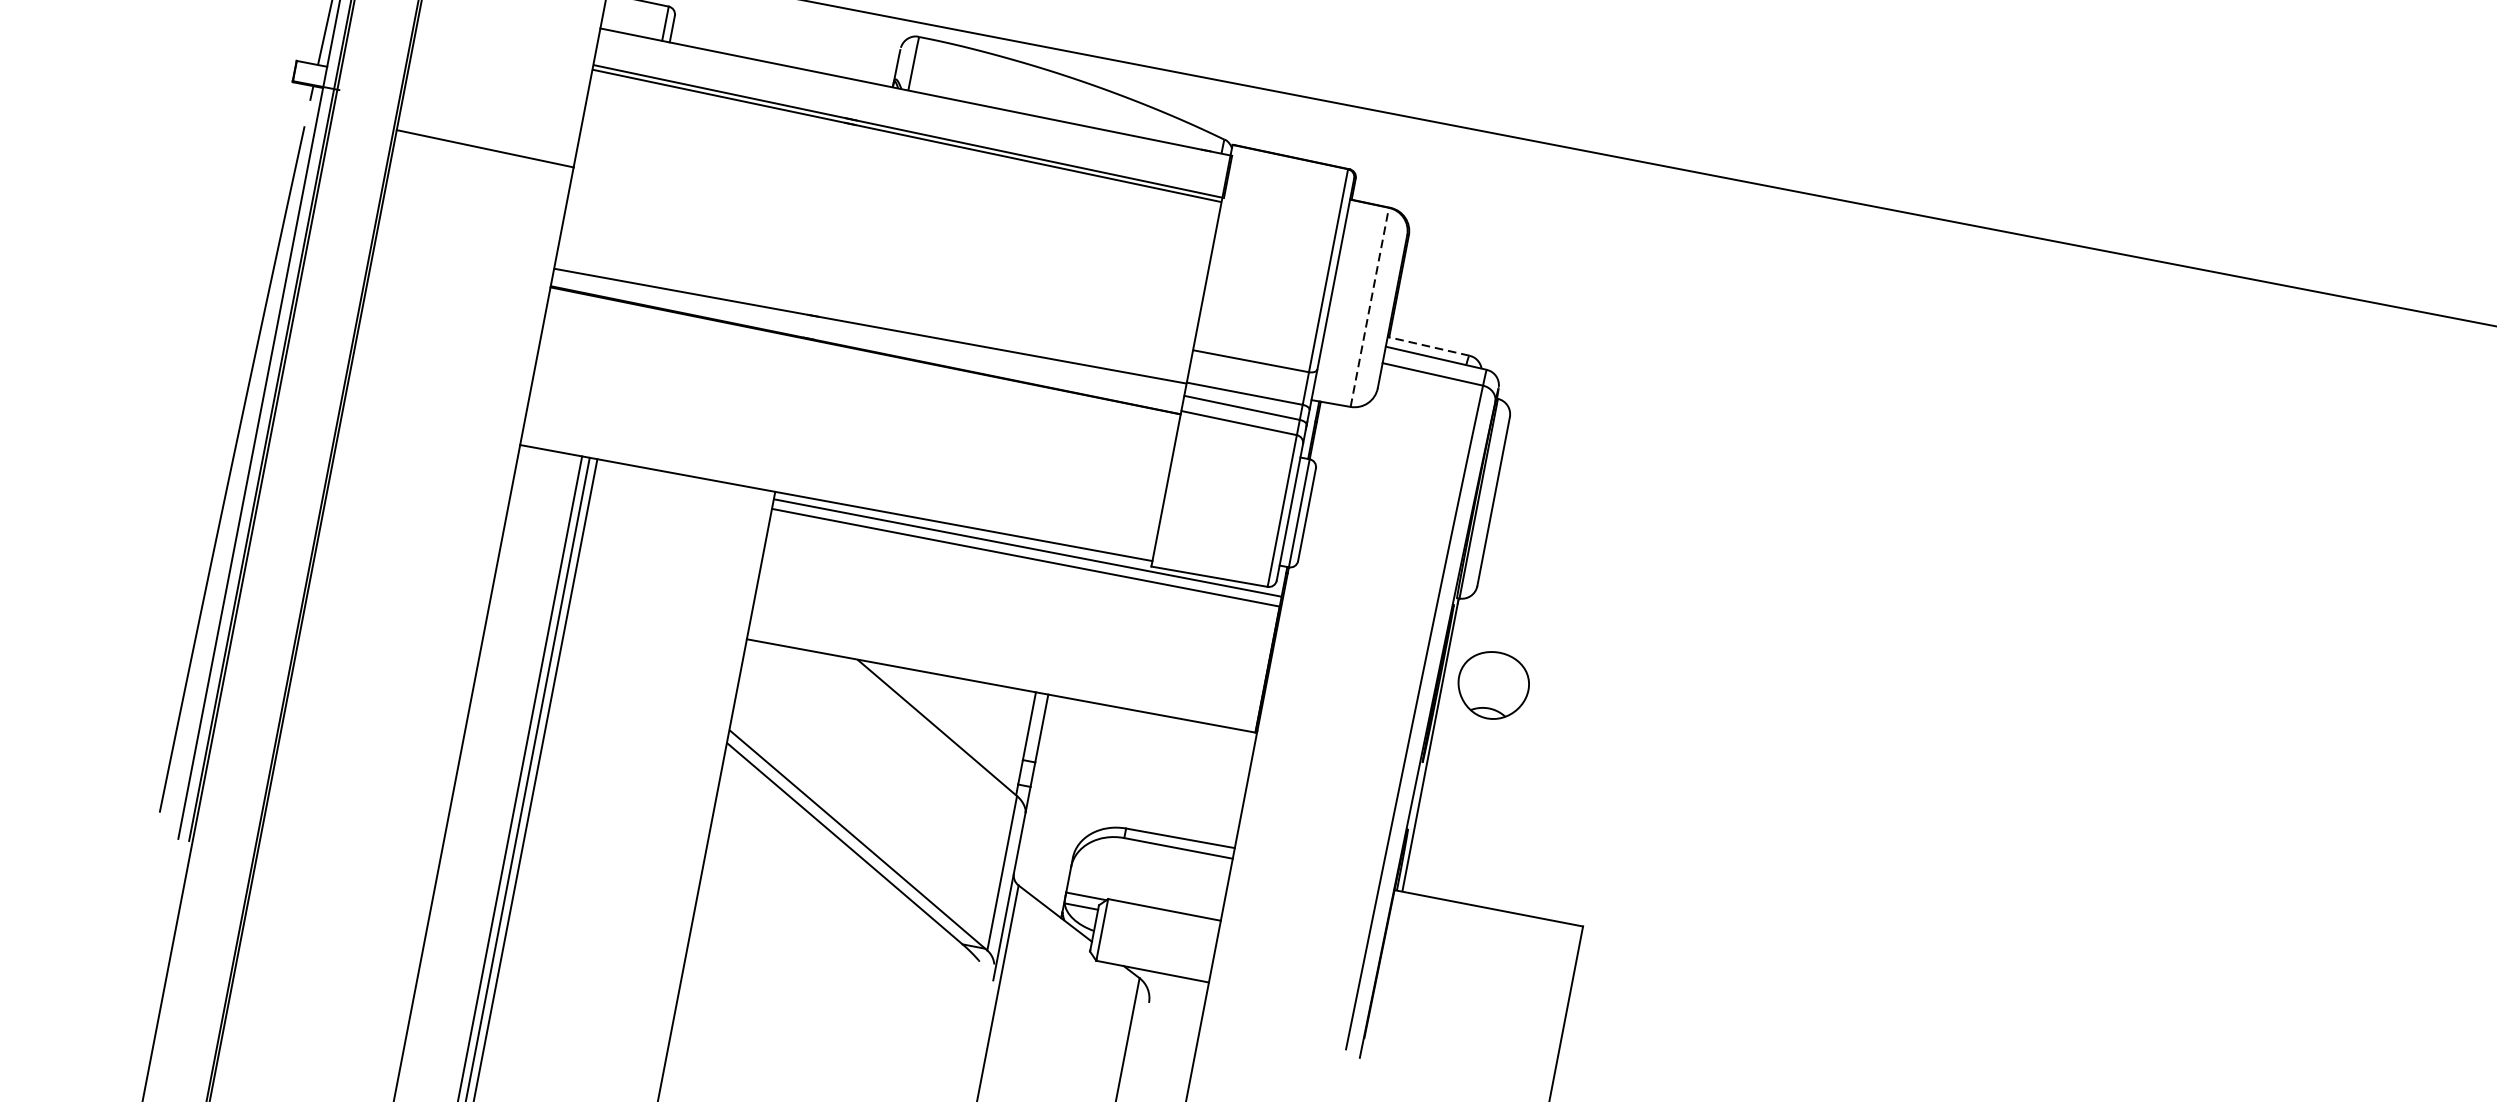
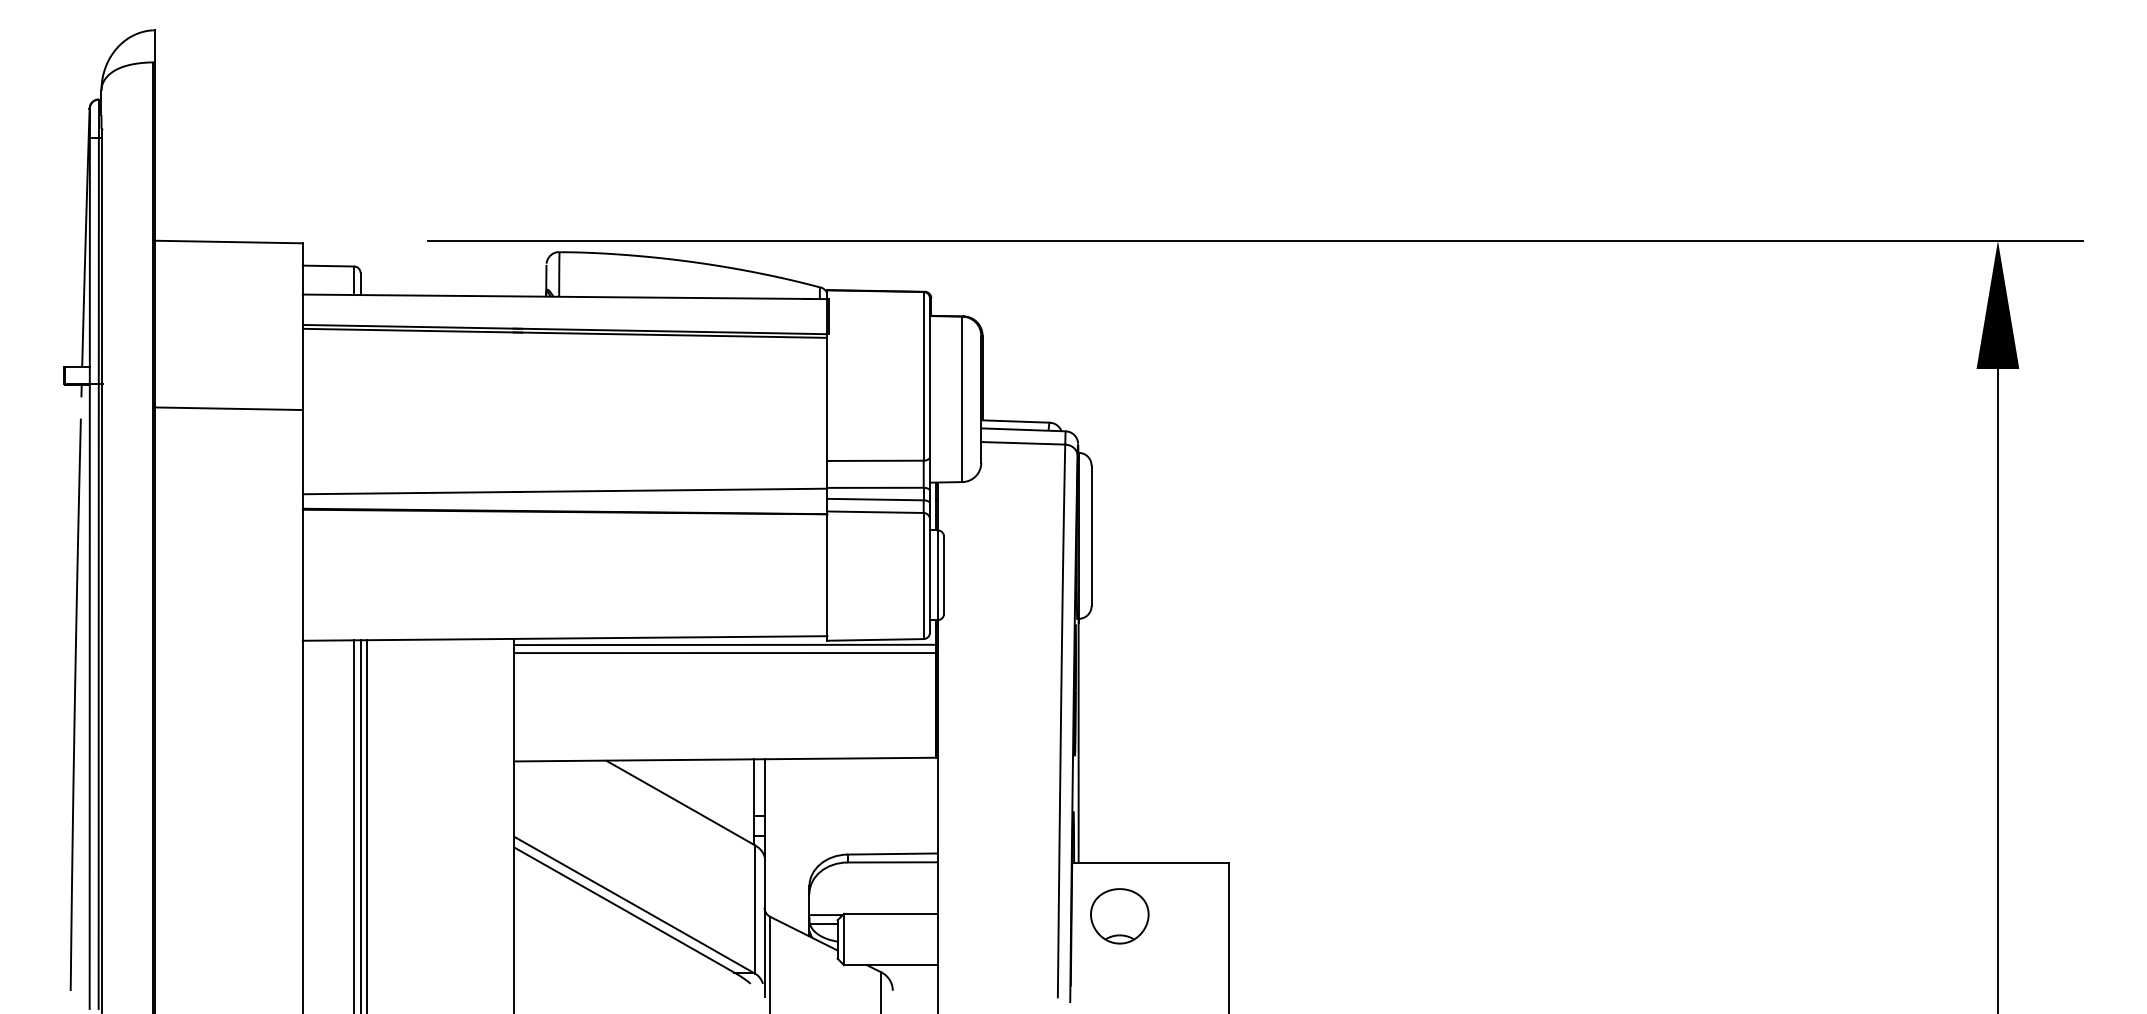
line: (1369, 307) -> (962, 399), dashed -> solid
line: (1428, 346) -> (1015, 421), dashed -> solid
part: (1492, 685) -> (1119, 916), moved

